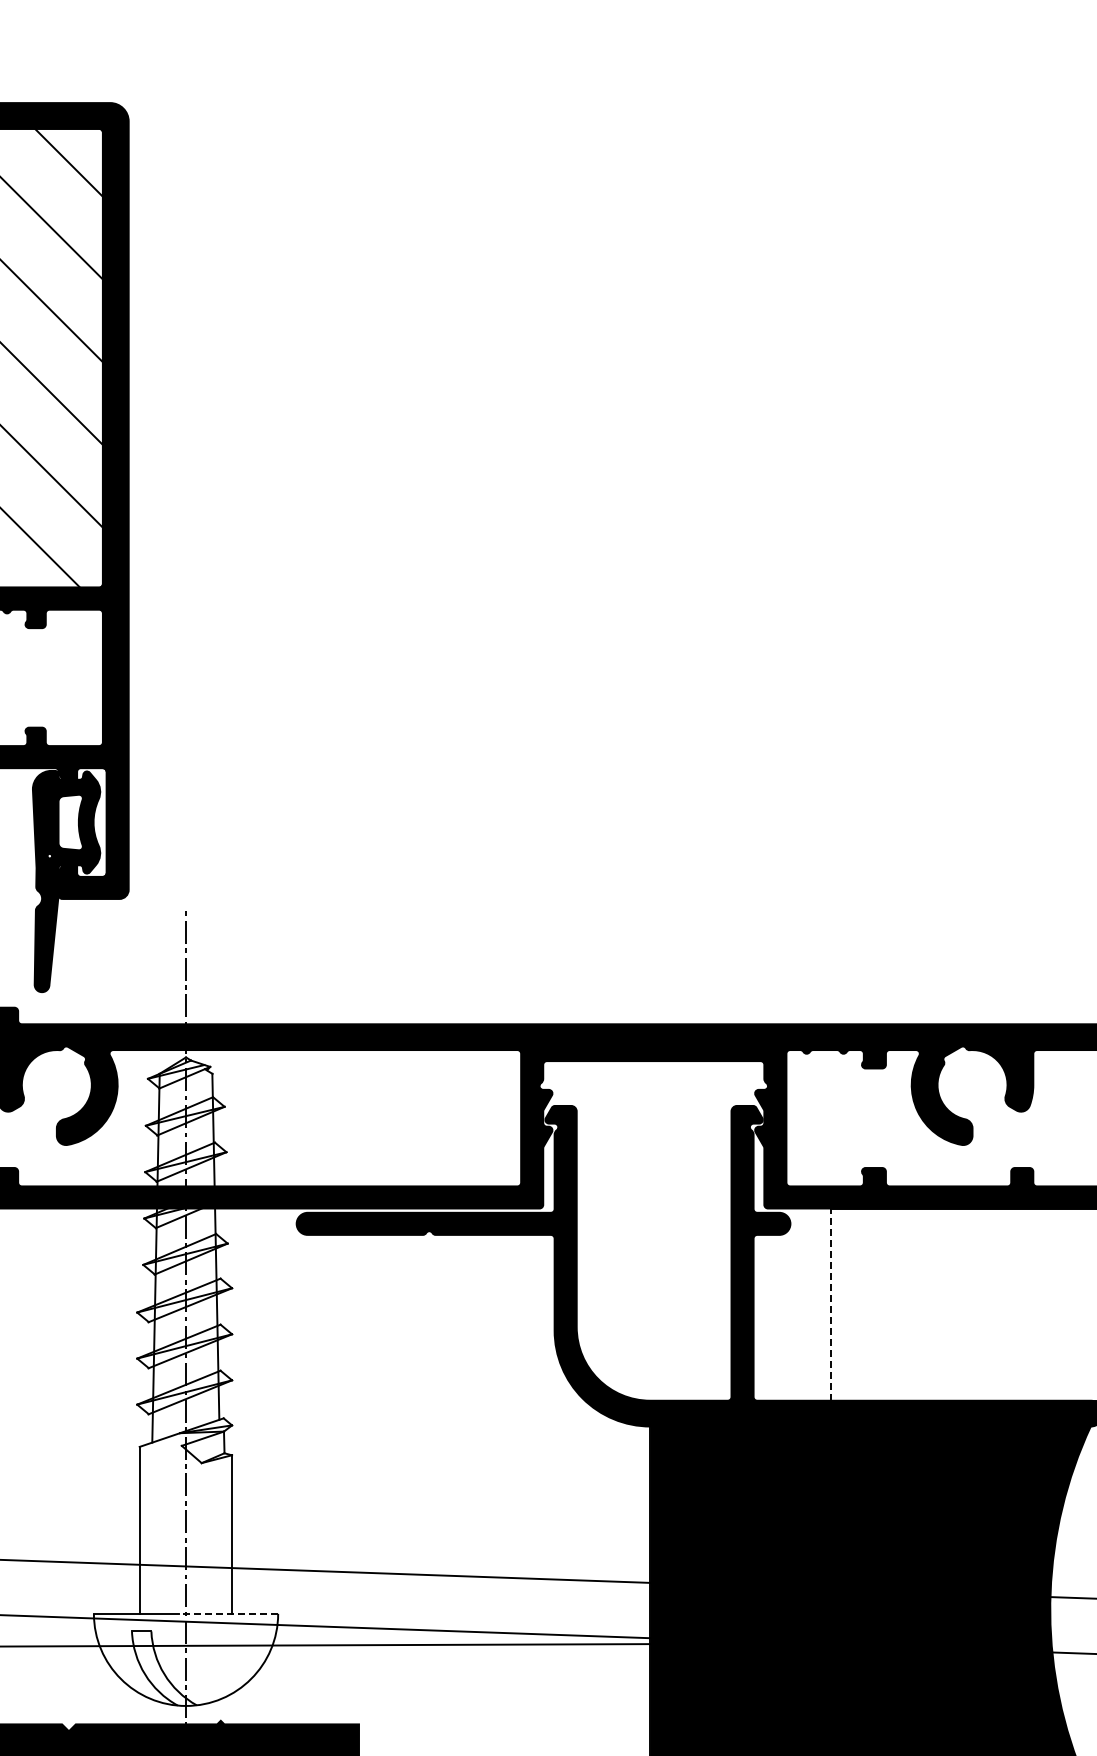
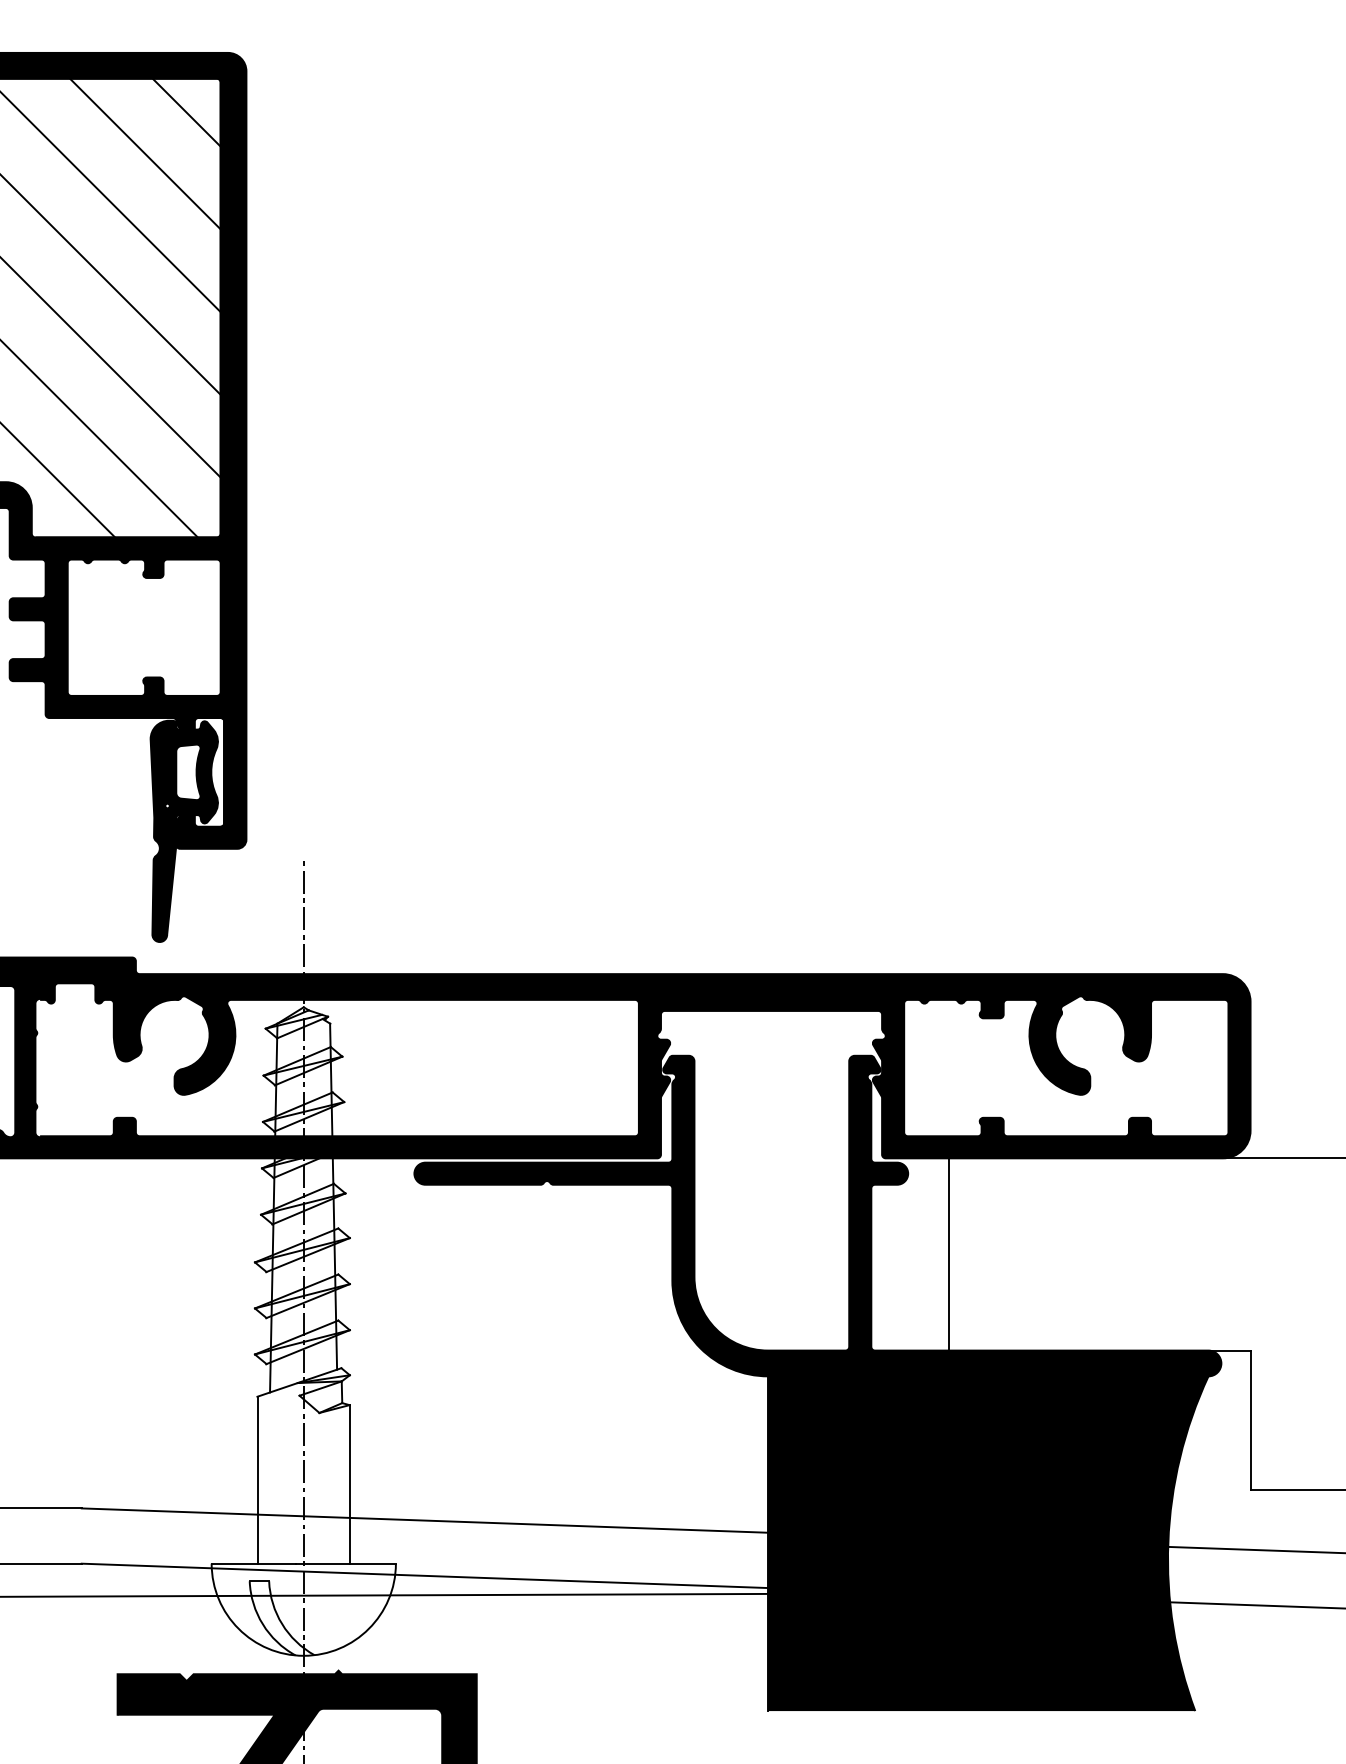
line: (830, 1303) -> (948, 1253), dashed -> solid
line: (228, 1613) -> (346, 1563), dashed -> solid

